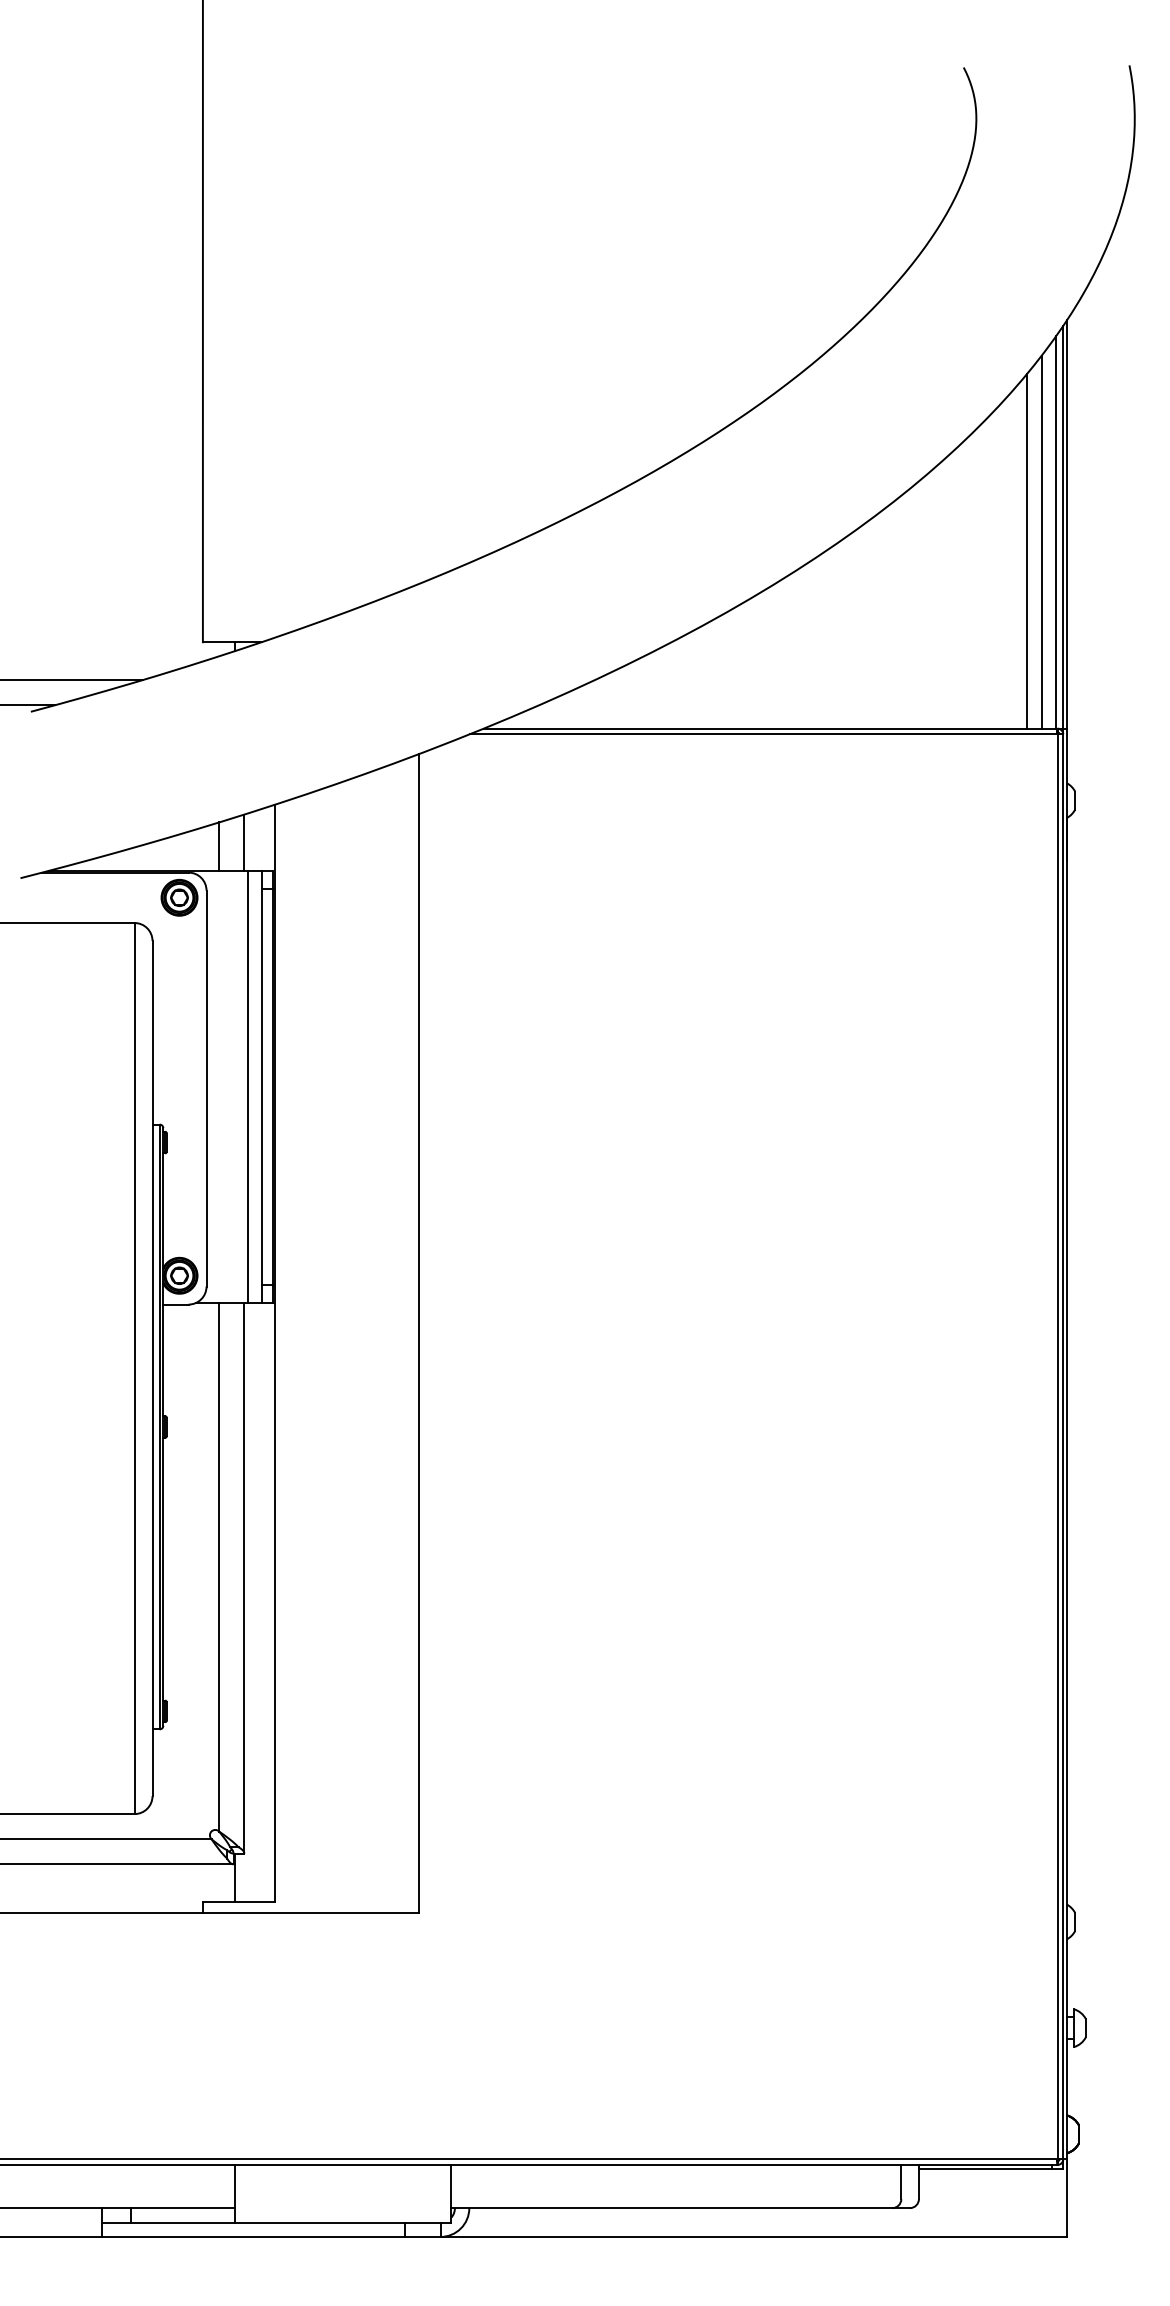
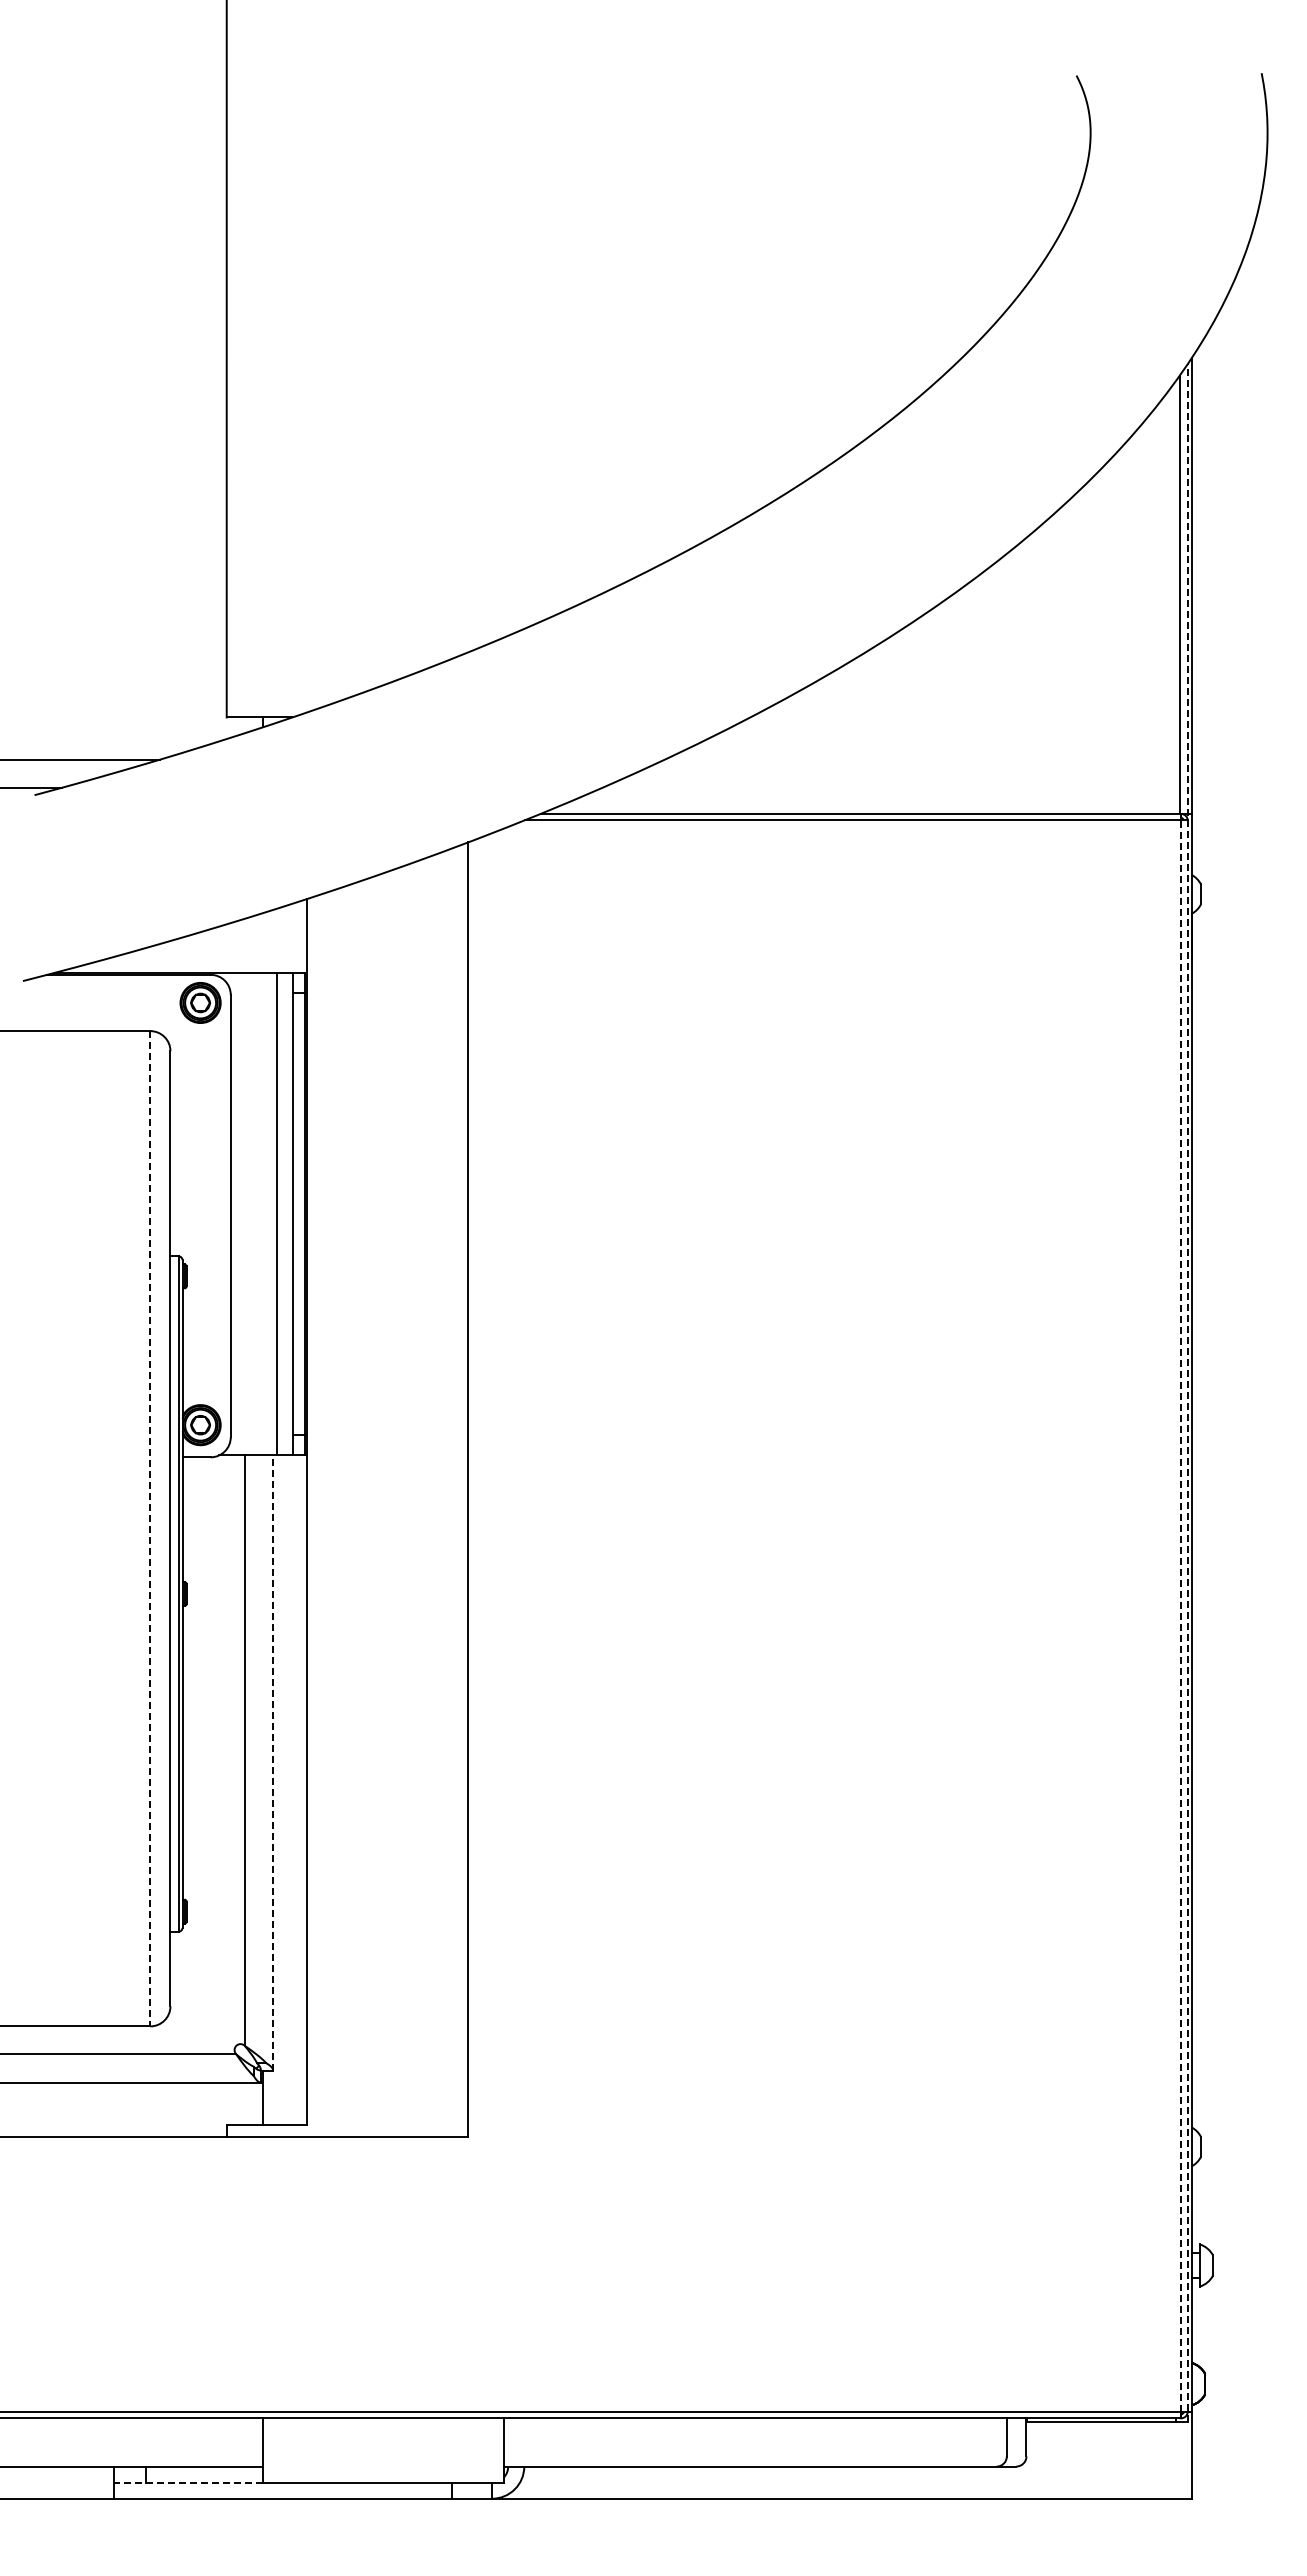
line: (1041, 541) -> (1163, 605), removed
line: (1027, 550) -> (1147, 615), removed
line: (244, 841) -> (273, 940), removed
line: (218, 846) -> (244, 945), removed
line: (1063, 1246) -> (1187, 1392), solid -> dashed
line: (134, 1368) -> (150, 1528), solid -> dashed
line: (1057, 1447) -> (1181, 1616), solid -> dashed
line: (244, 1577) -> (273, 1762), solid -> dashed
line: (168, 2222) -> (188, 2482), solid -> dashed

